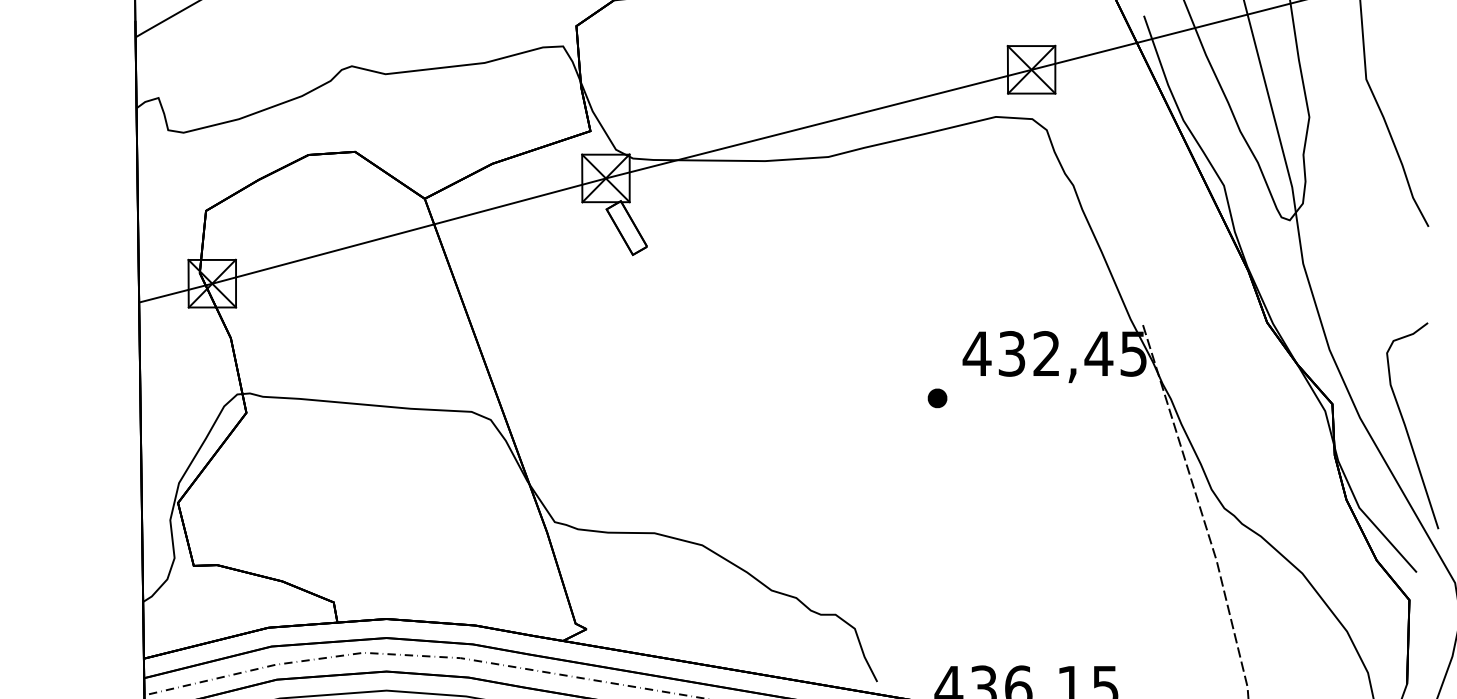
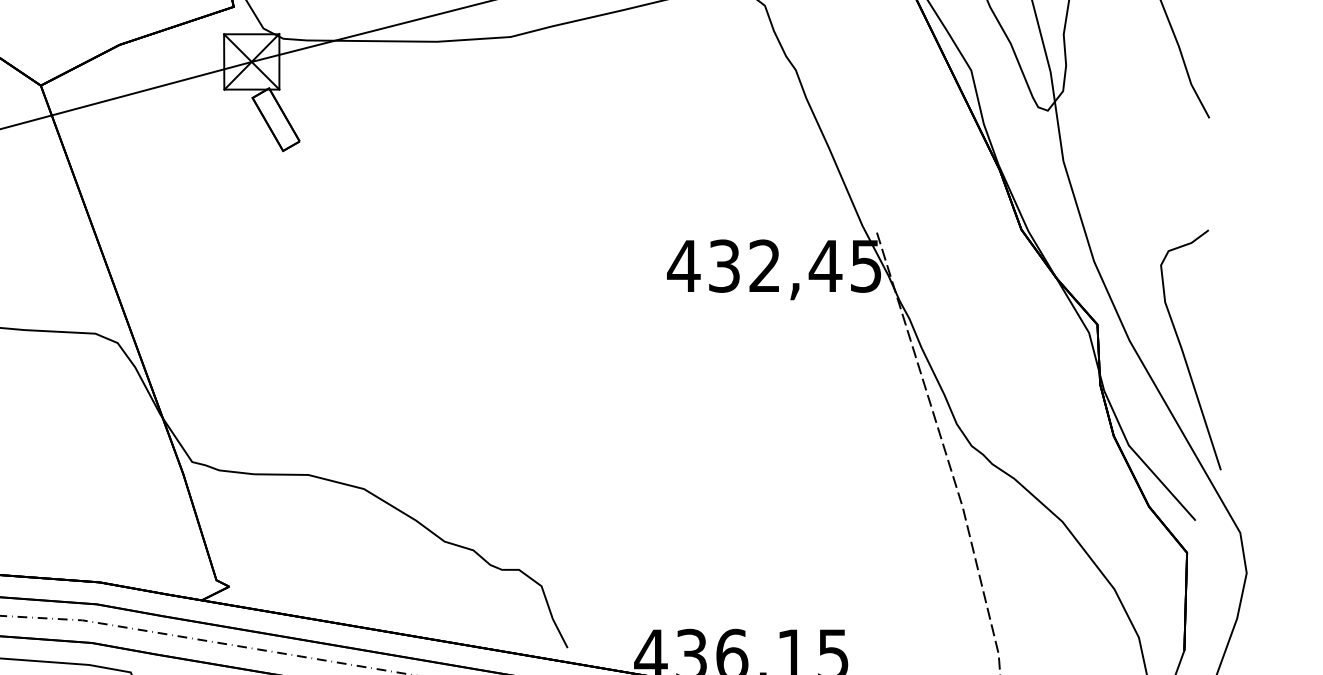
part: (937, 398) -> (637, 318), removed

